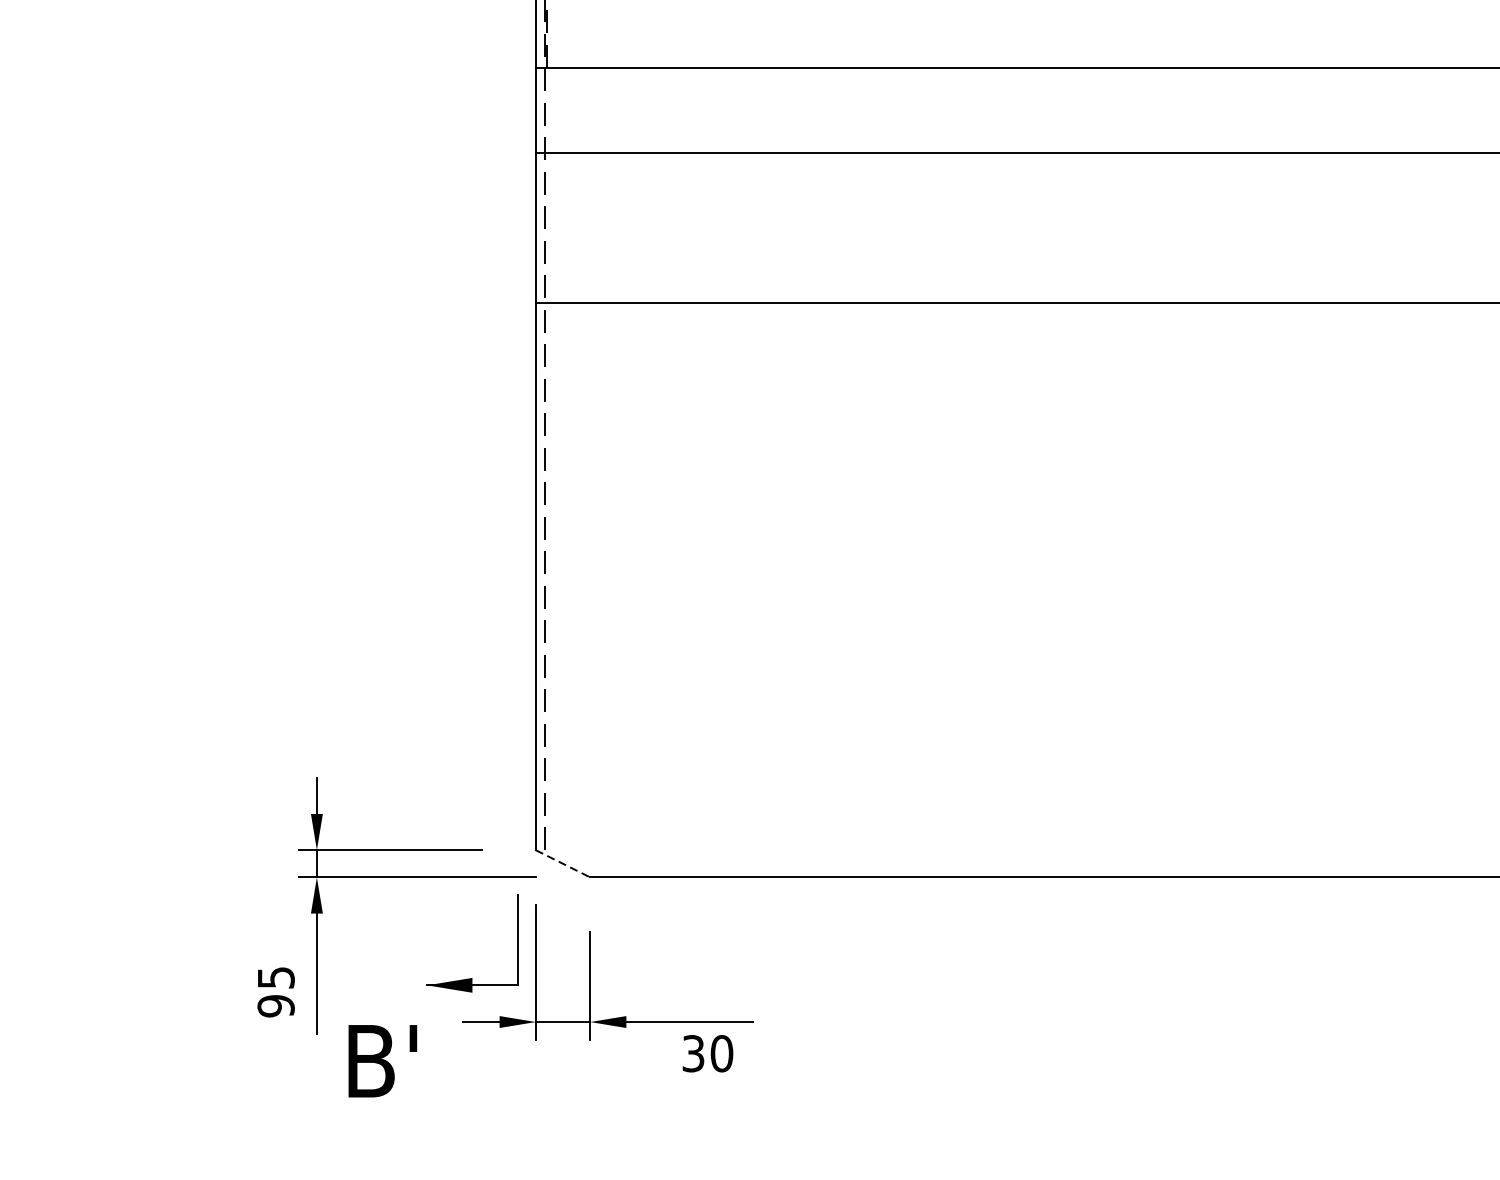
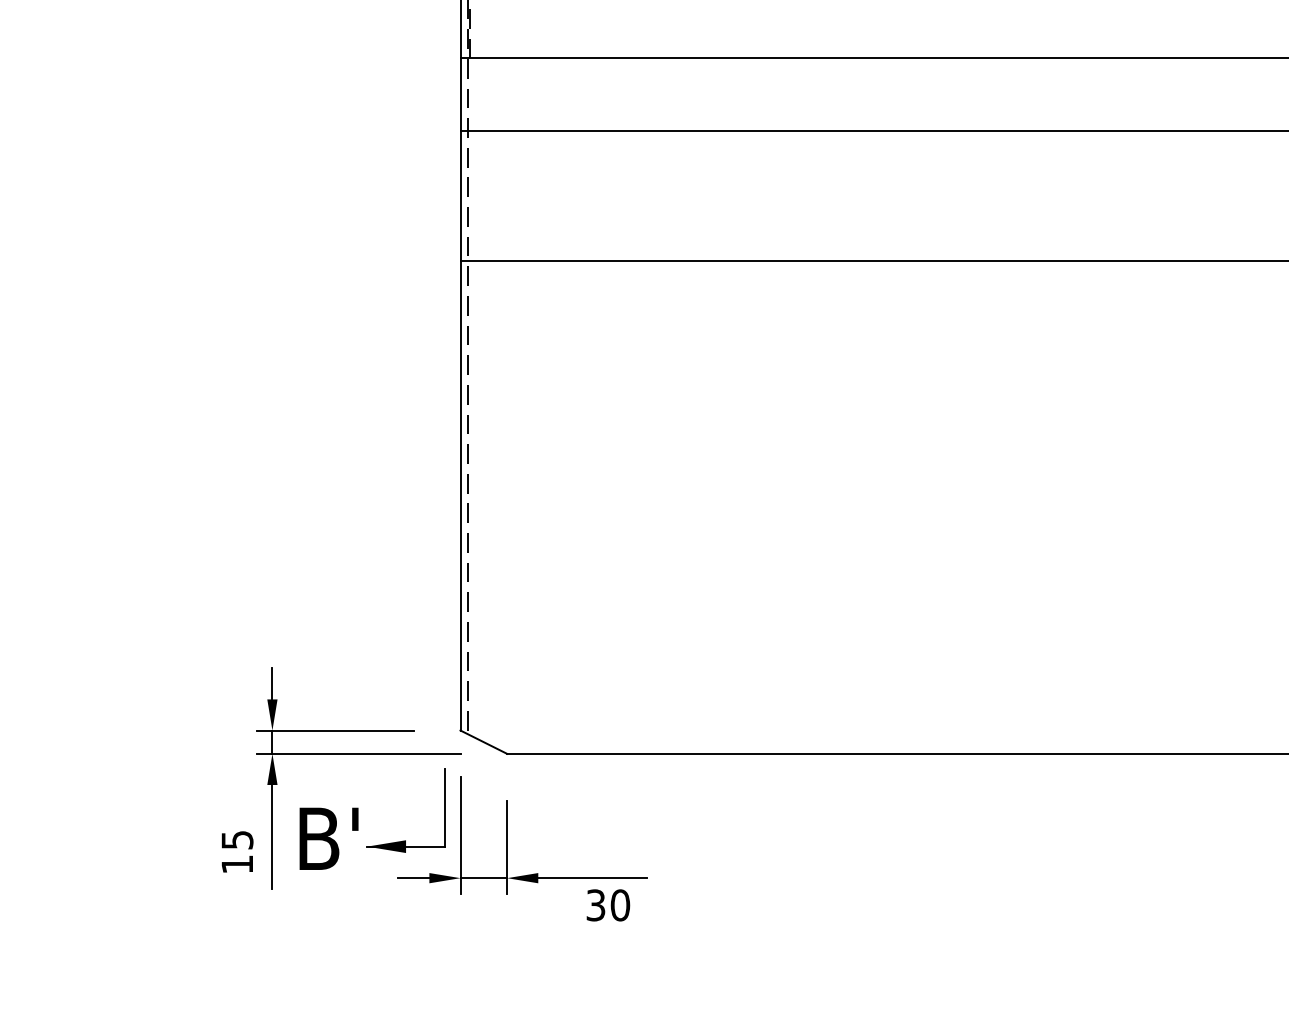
line: (563, 864) -> (484, 742), dashed -> solid
text: (276, 1006) -> (237, 864), 95 -> 15
text: (382, 1060) -> (328, 838), moved

